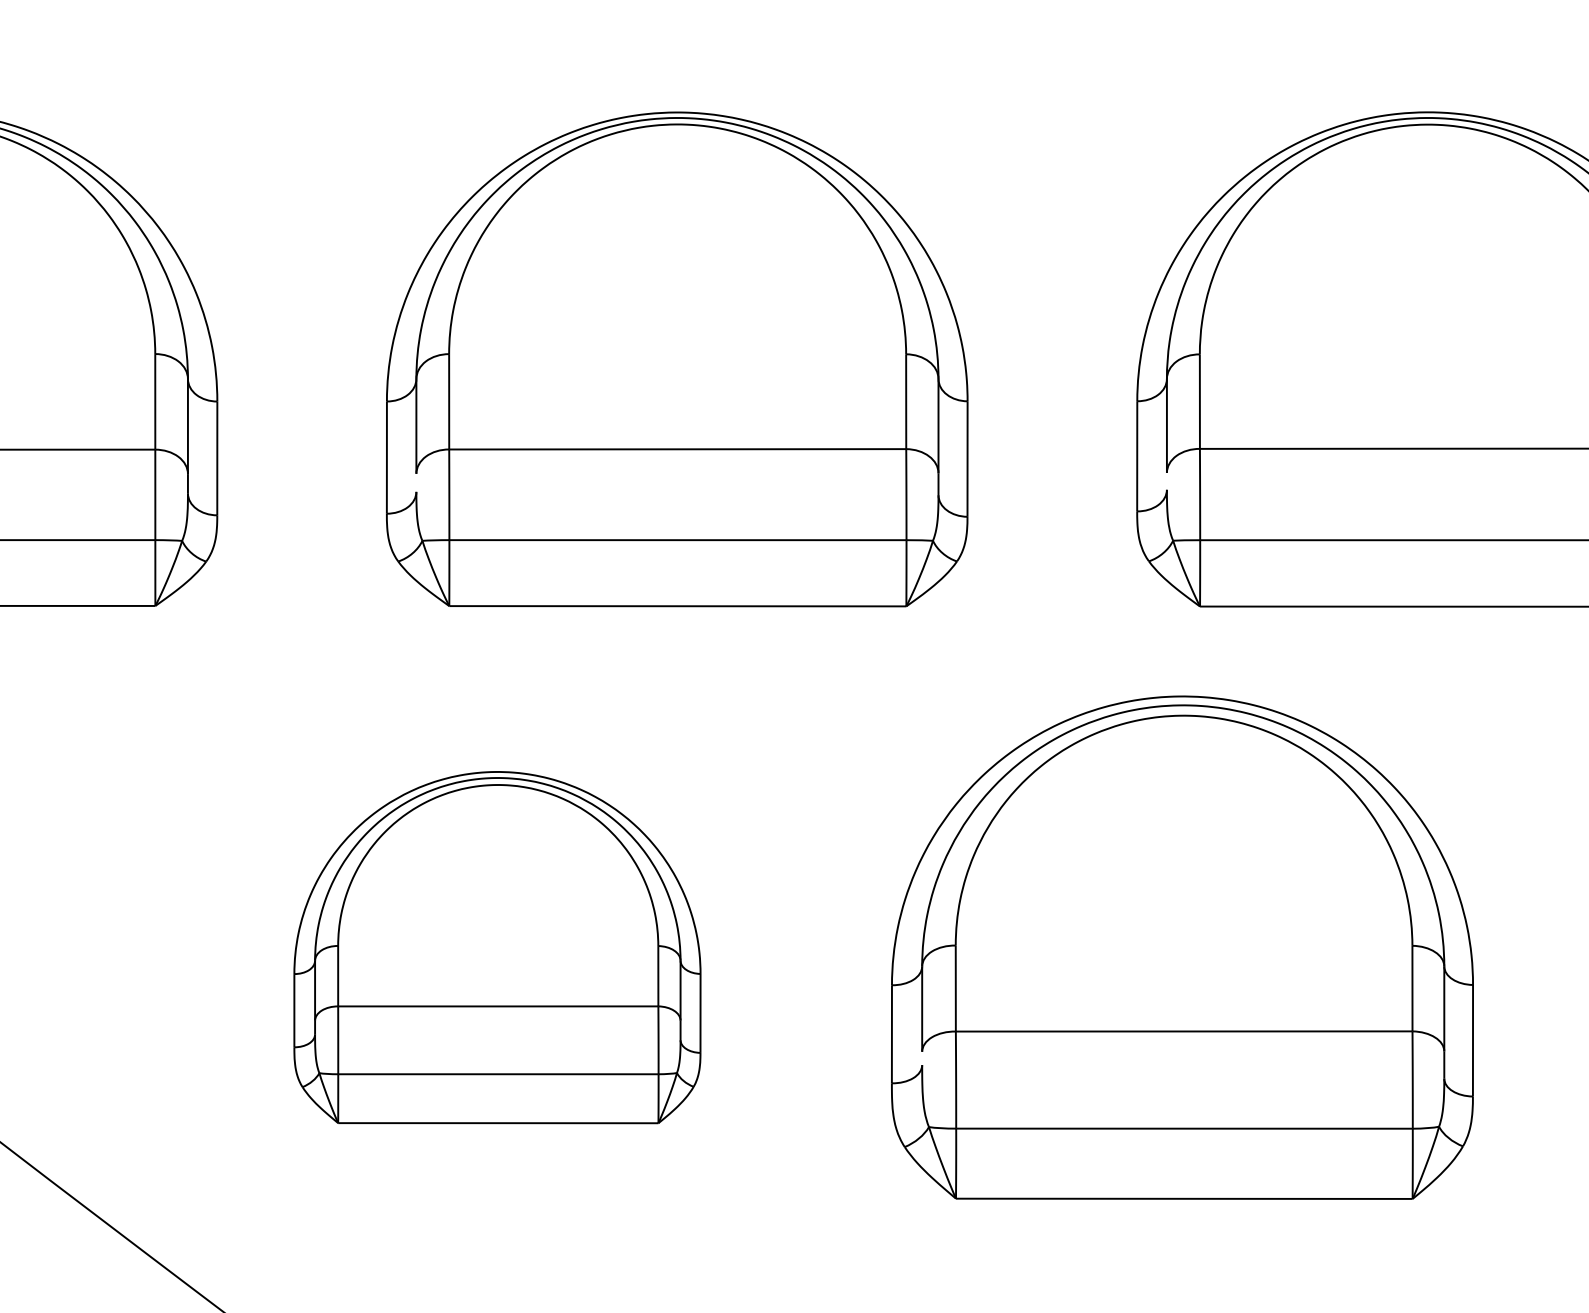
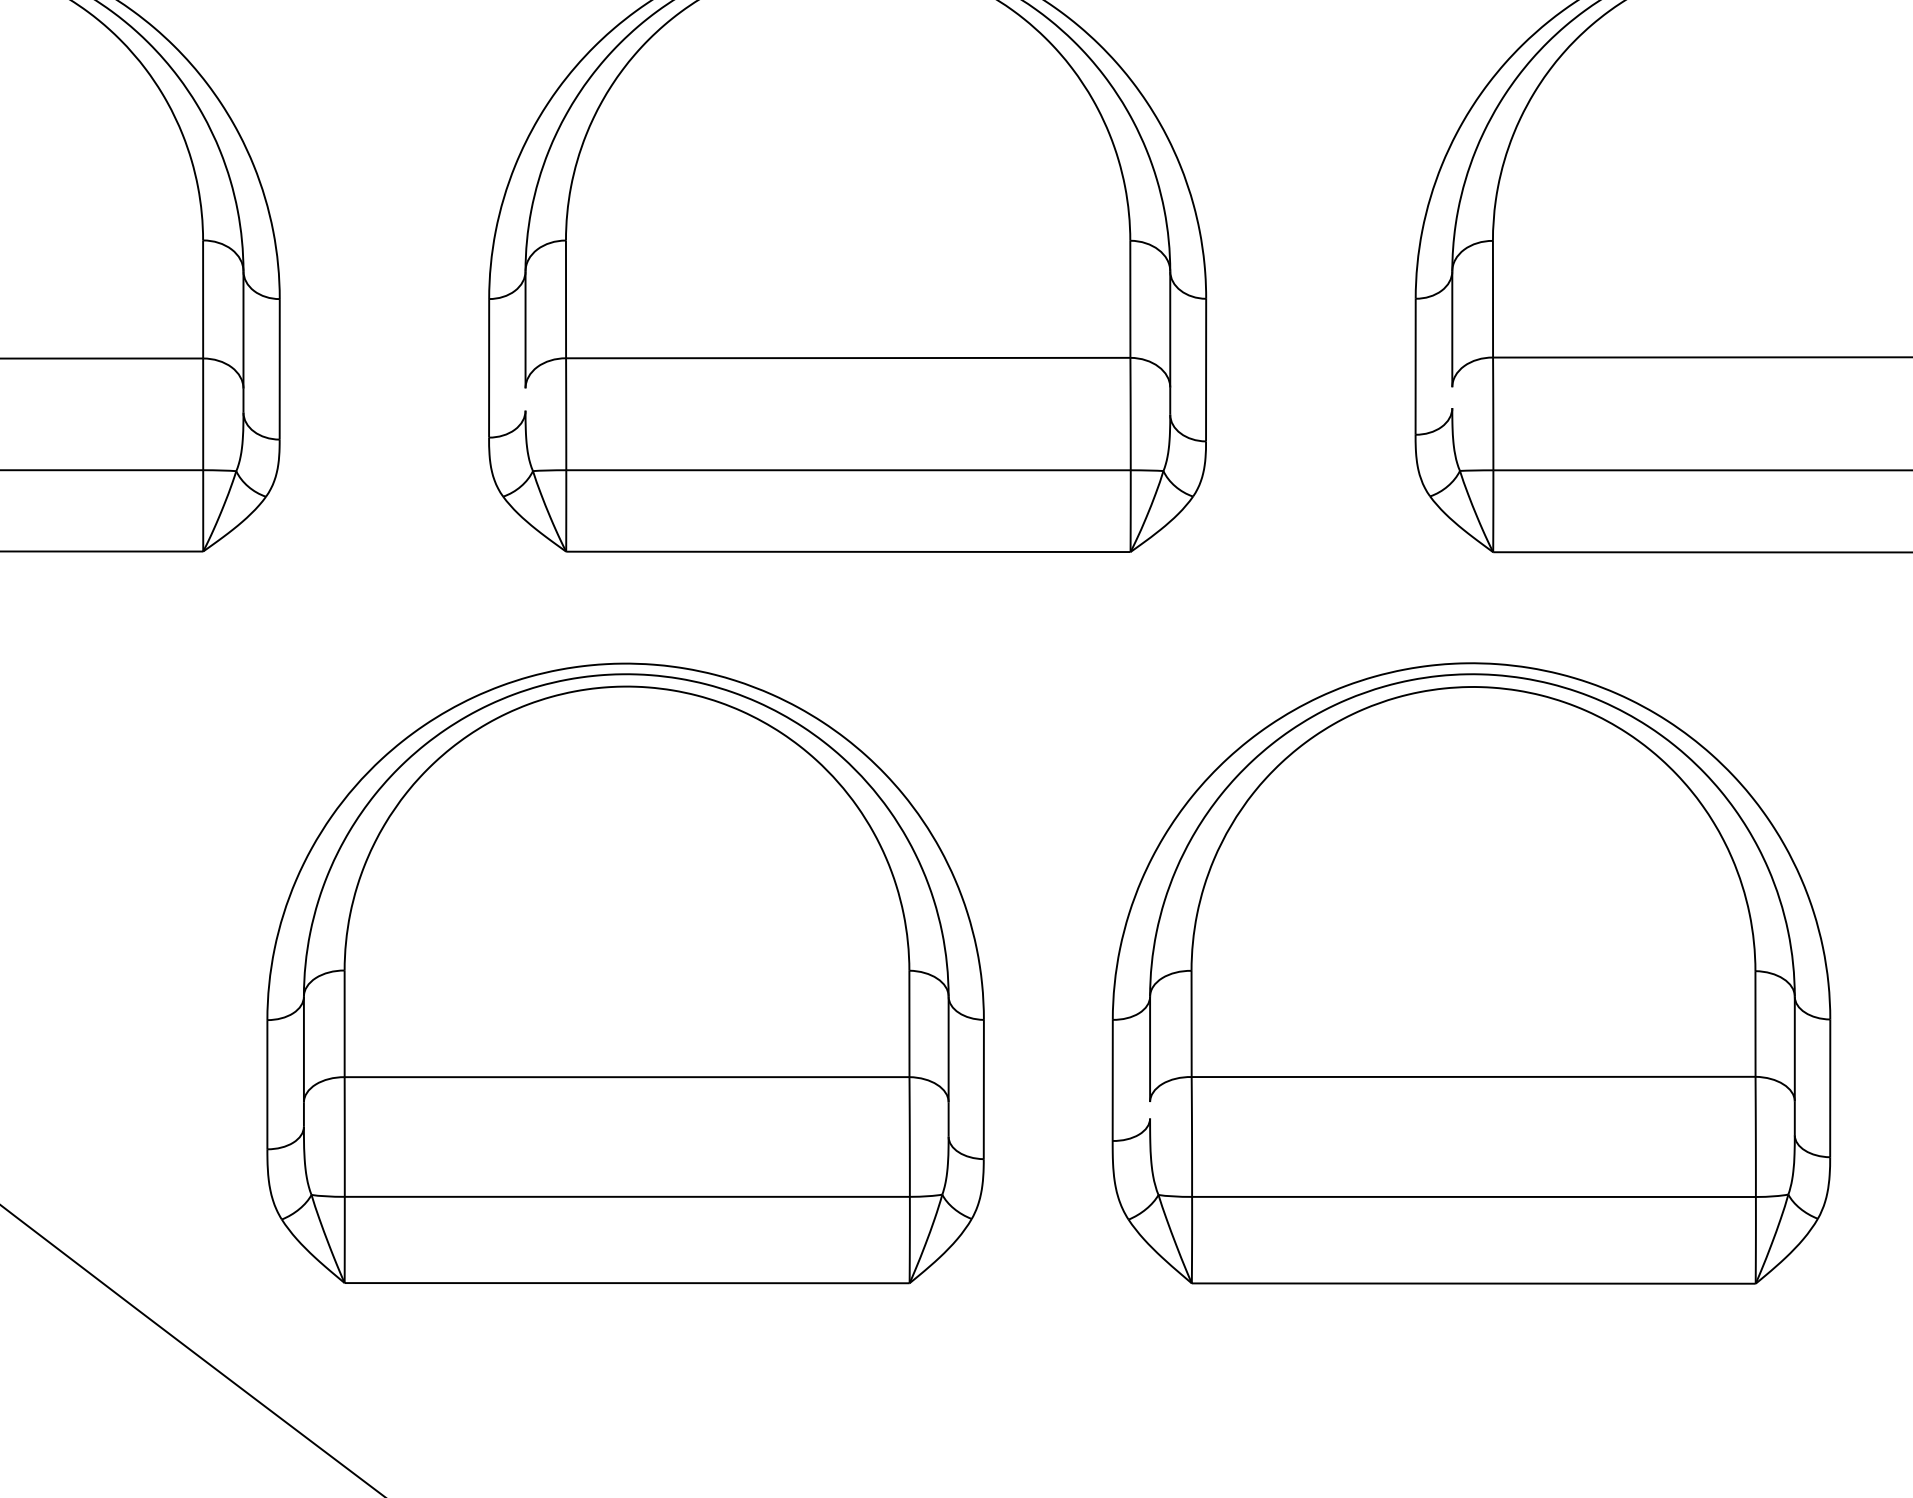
part: (497, 947) -> (625, 973), size x1.43

